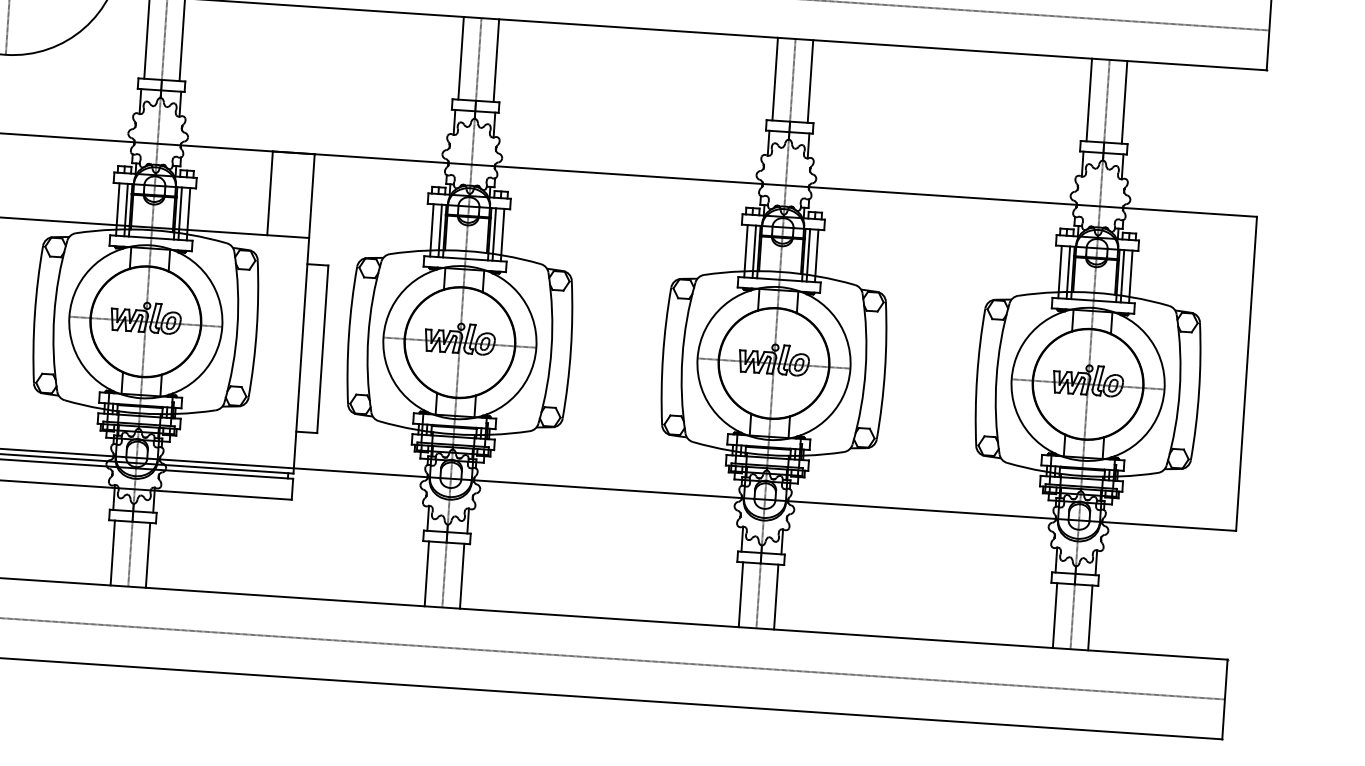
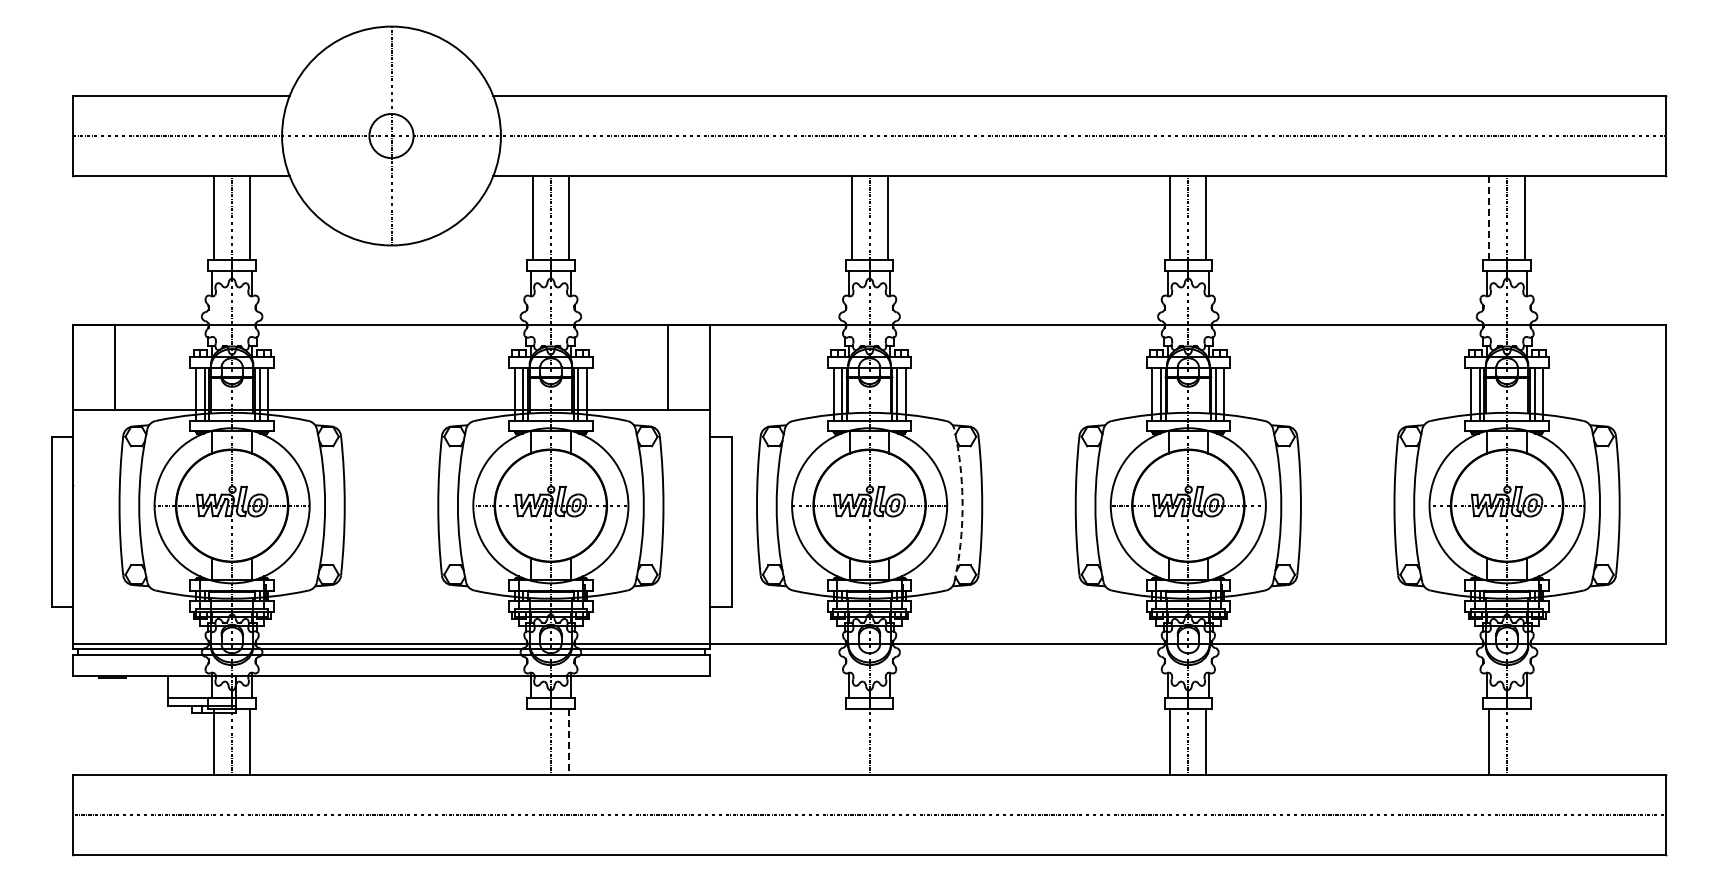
line: (1089, 100) -> (1489, 218), solid -> dashed
arc: (551, 348) -> (962, 505), solid -> dashed
line: (112, 552) -> (532, 741), removed
line: (147, 555) -> (568, 741), solid -> dashed
line: (426, 573) -> (851, 741), removed
line: (462, 576) -> (887, 741), removed
line: (1089, 617) -> (1524, 741), removed

